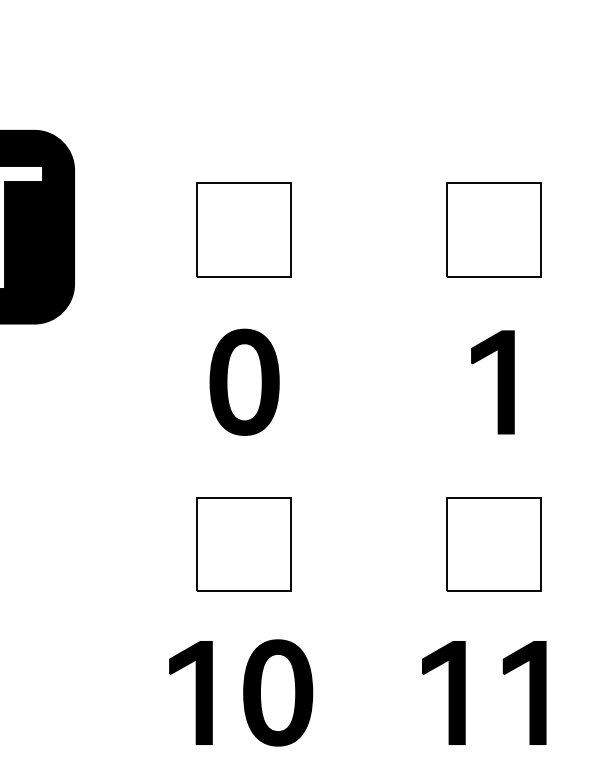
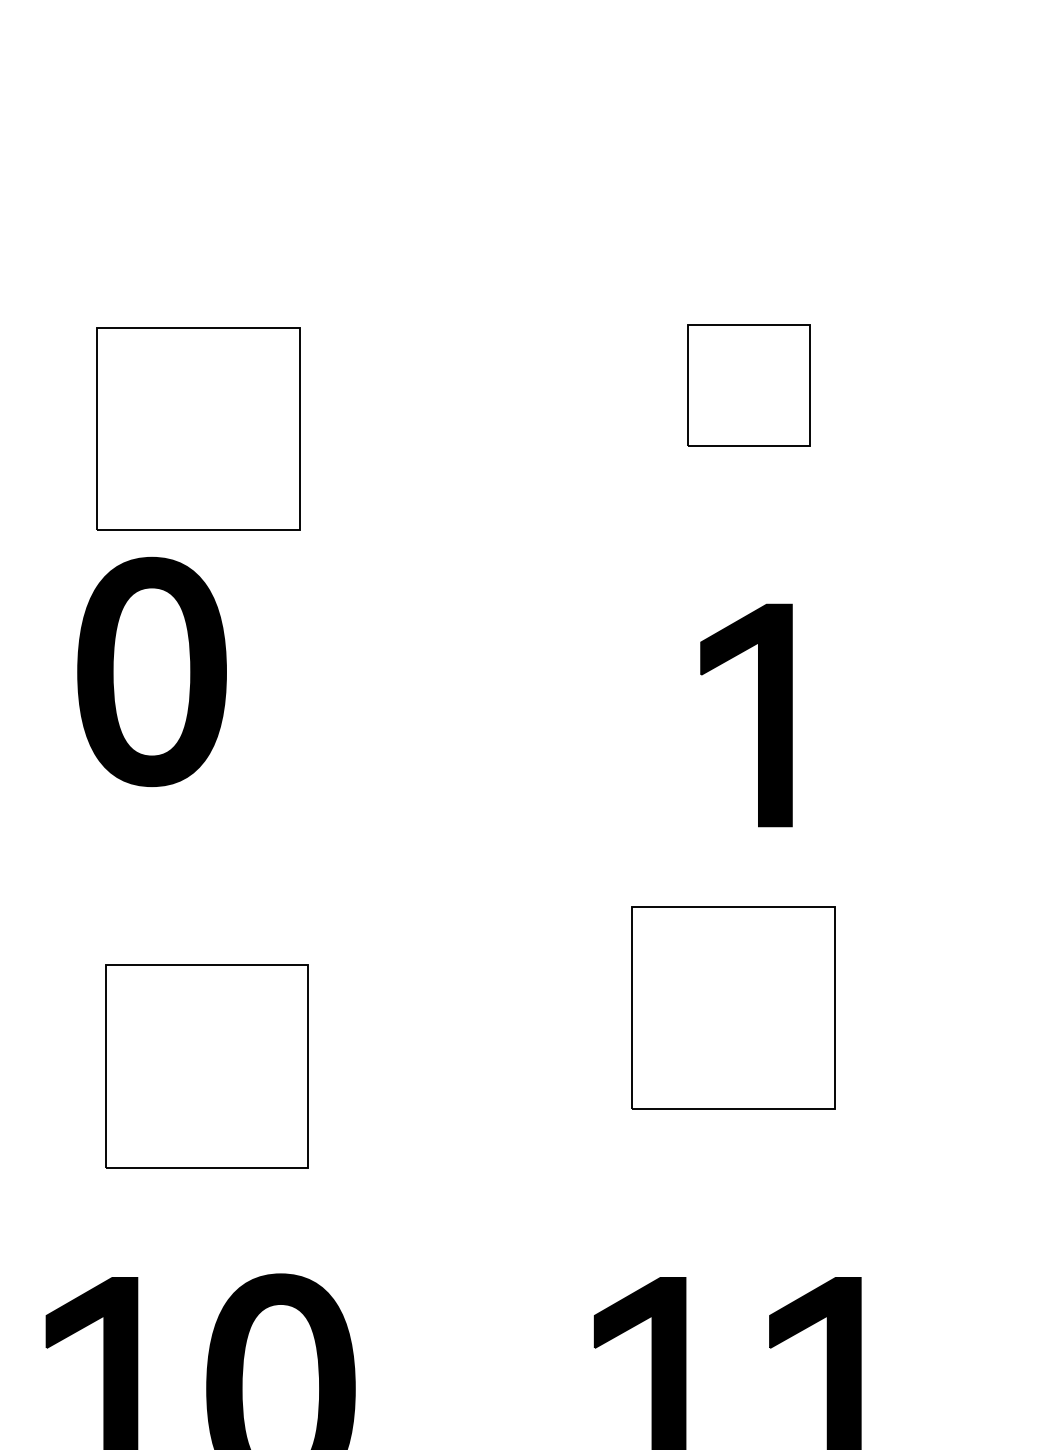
part: (243, 229) -> (197, 427), moved
part: (493, 229) -> (747, 384), size x0.6
part: (244, 381) -> (151, 670), moved
part: (493, 544) -> (732, 1008), moved

